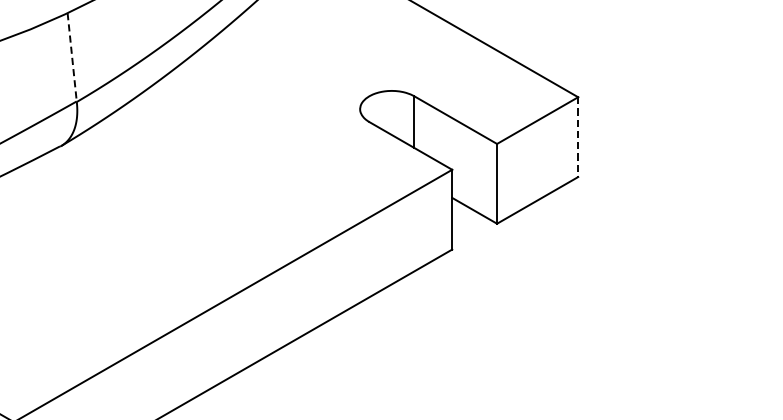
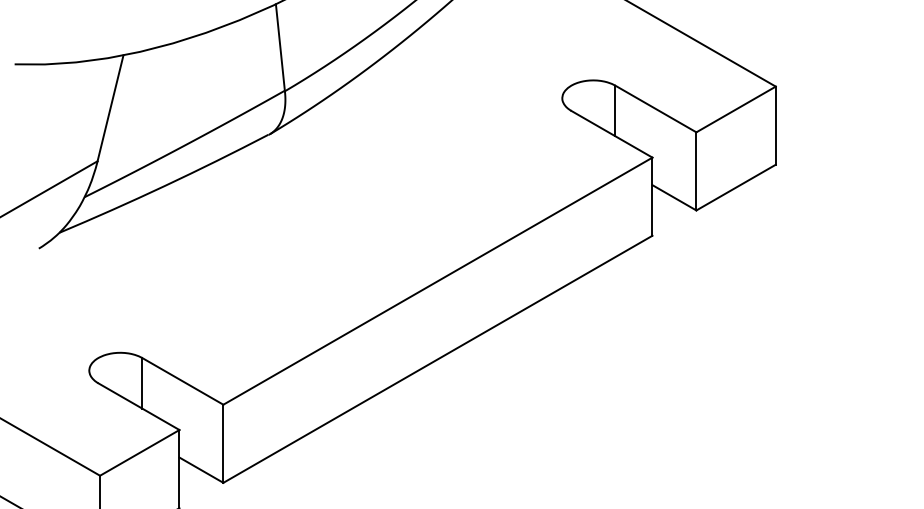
line: (72, 57) -> (280, 47), dashed -> solid
line: (577, 137) -> (775, 126), dashed -> solid

